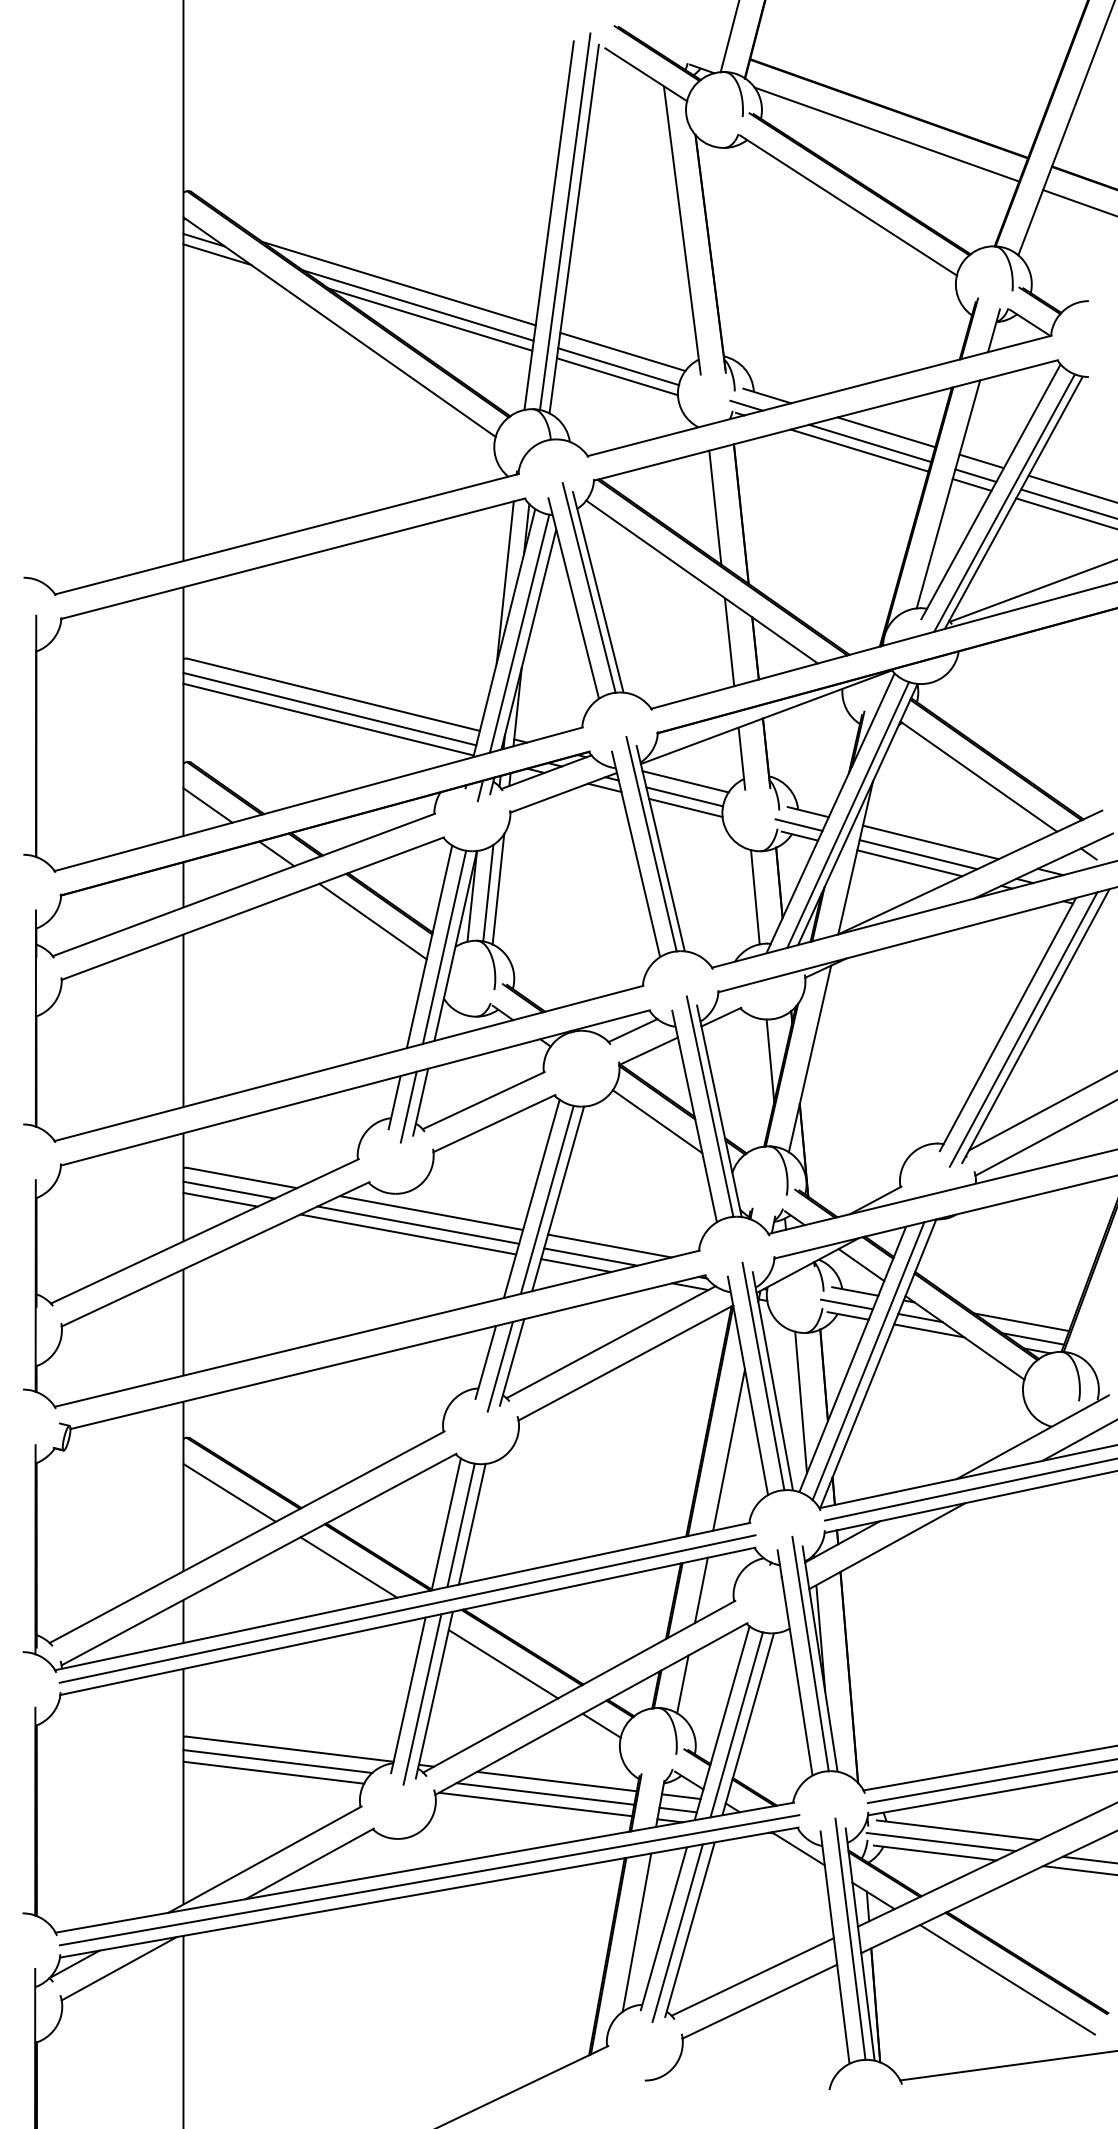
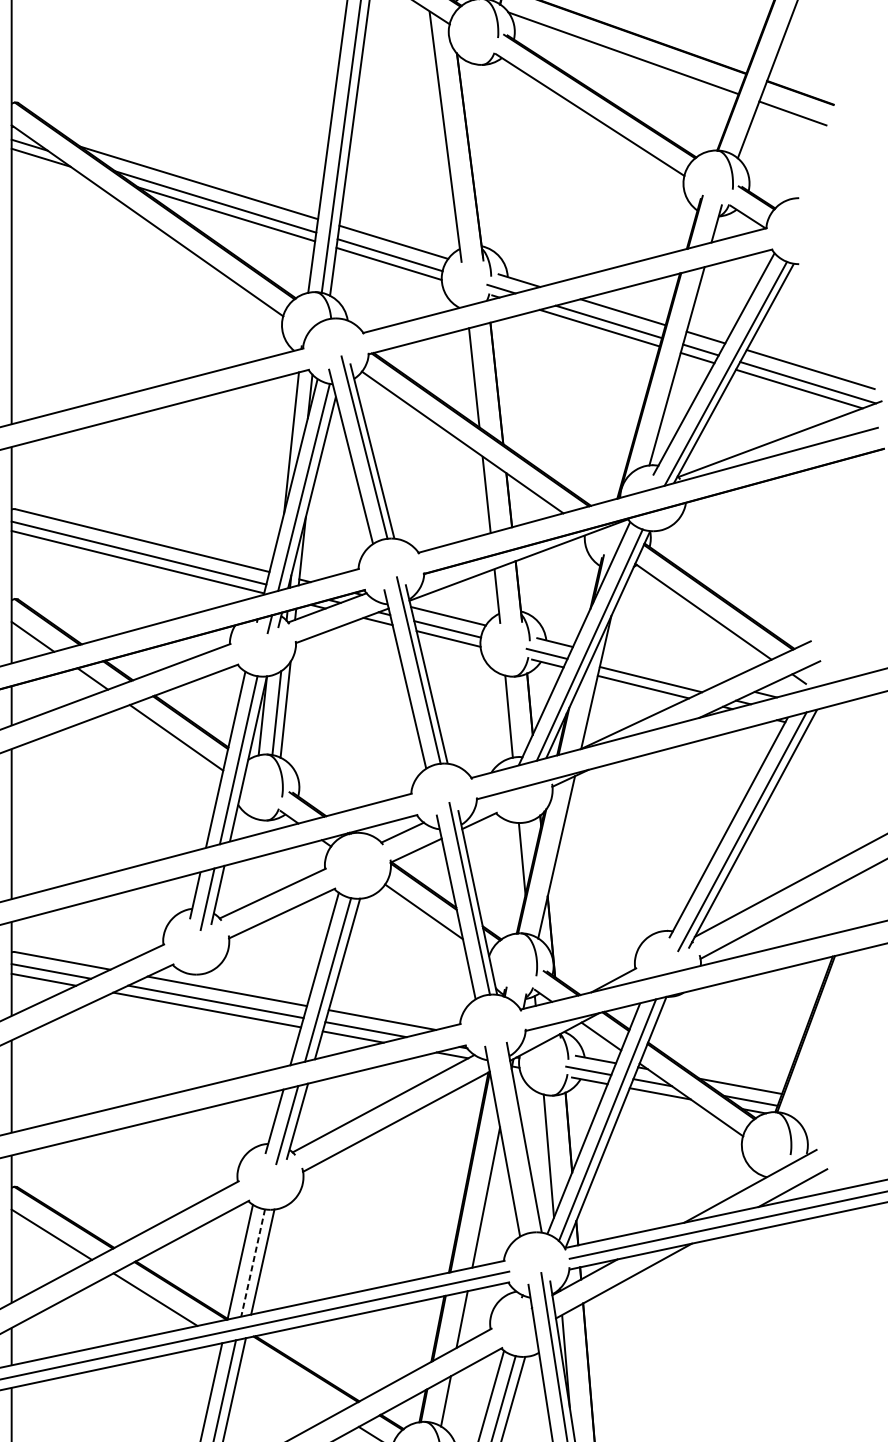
line: (930, 842) -> (661, 669), removed
line: (763, 1376) -> (516, 1133), removed
line: (461, 1525) -> (253, 1263), solid -> dashed
line: (503, 1664) -> (290, 1384), removed

